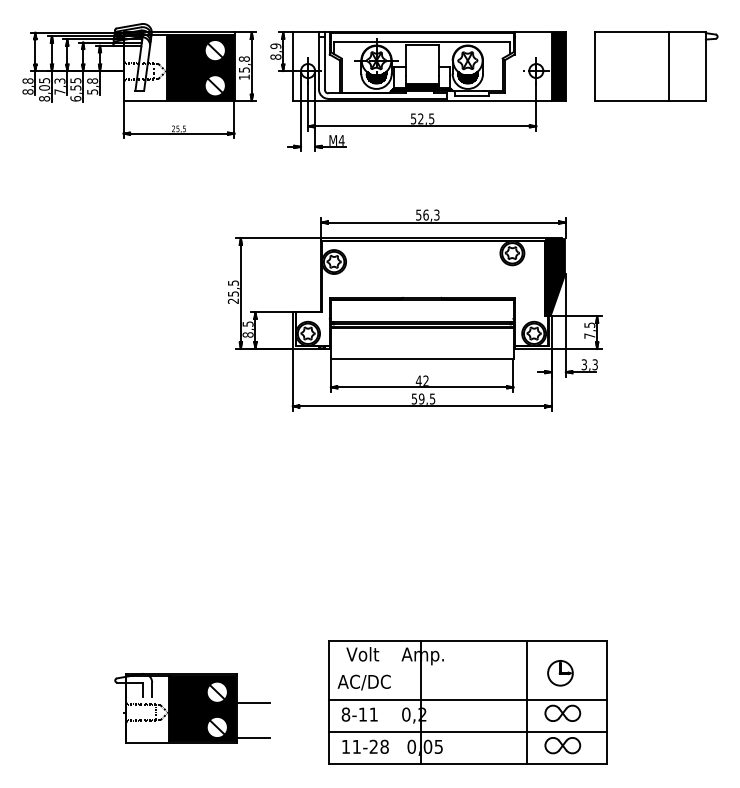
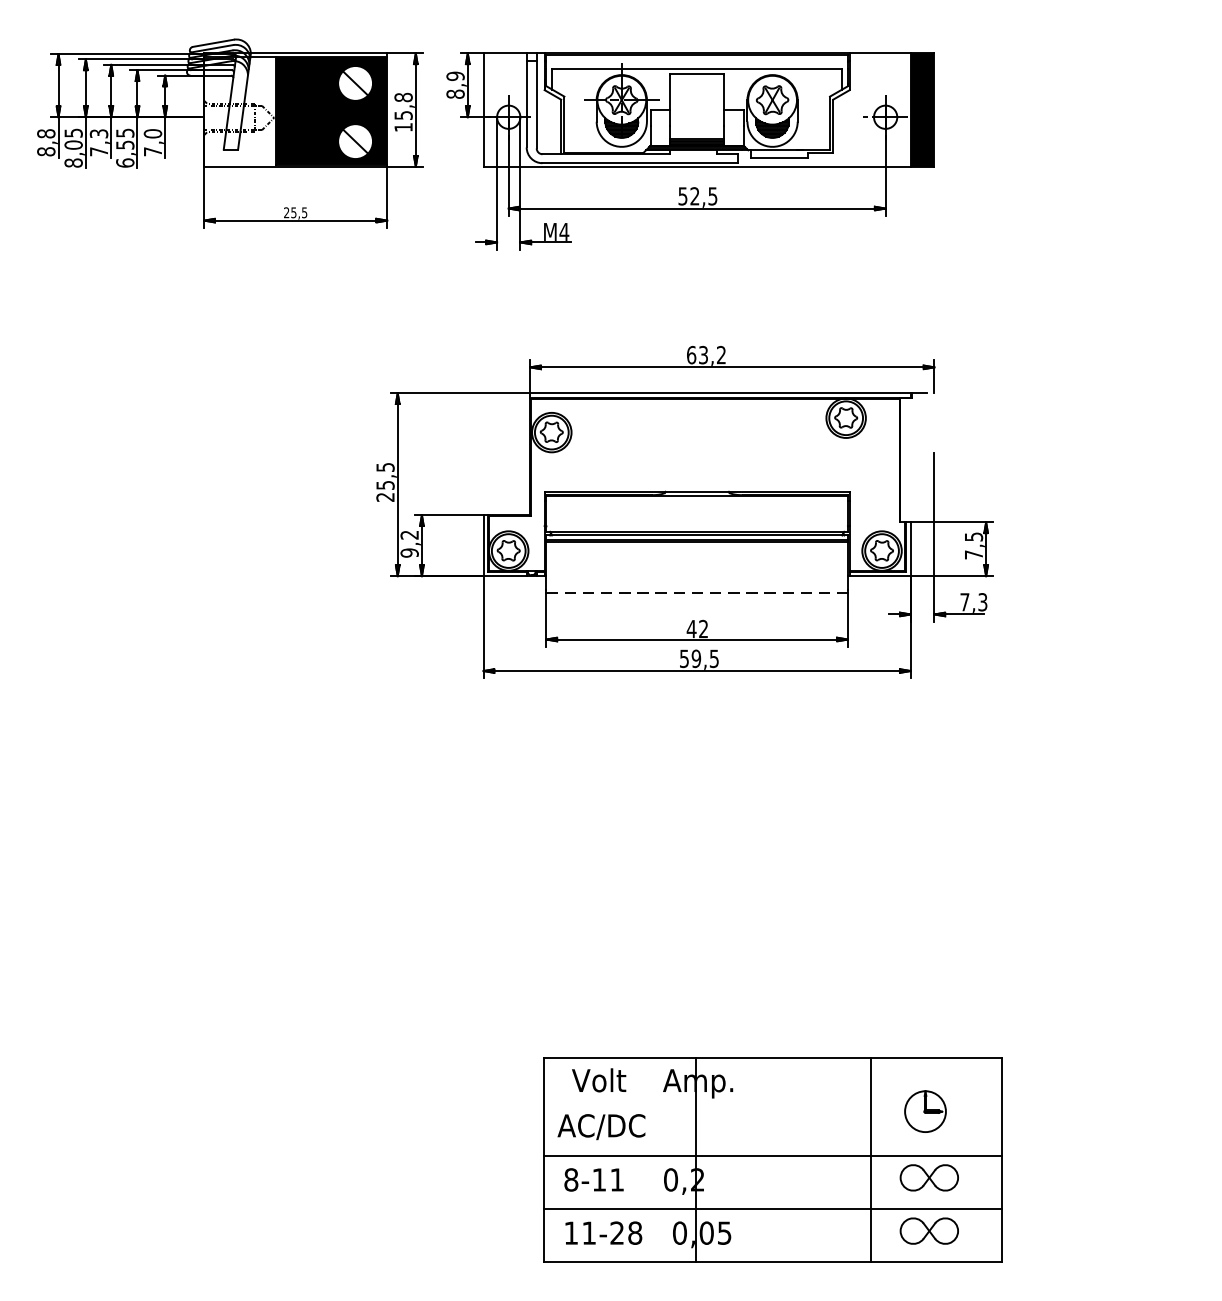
part: (656, 66) -> (1084, 109), removed
text: (92, 86) -> (152, 142), 5,8 -> 7,0
text: (427, 214) -> (705, 354), 56,3 -> 63,2
fill: (555, 277) -> (917, 458), removed
text: (247, 329) -> (408, 543), 8,5 -> 9,2
line: (422, 359) -> (697, 593), solid -> dashed
text: (583, 364) -> (963, 601), 3,3 -> 7,3
part: (192, 708) -> (317, 1169), removed

